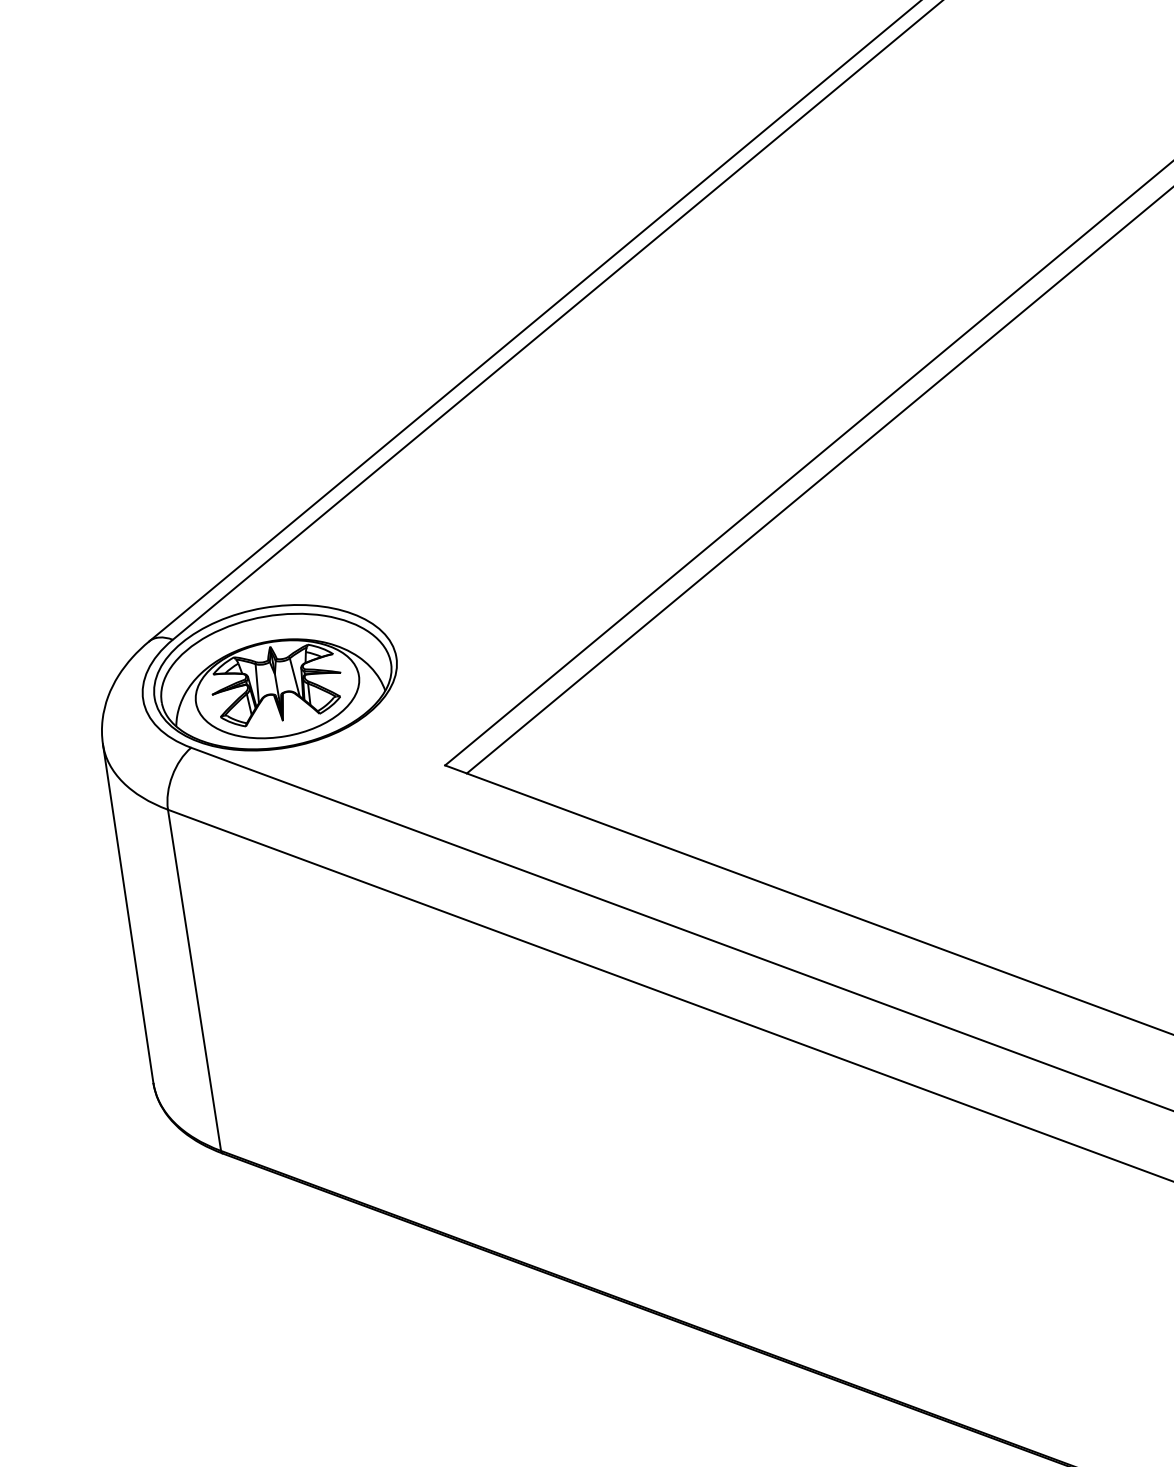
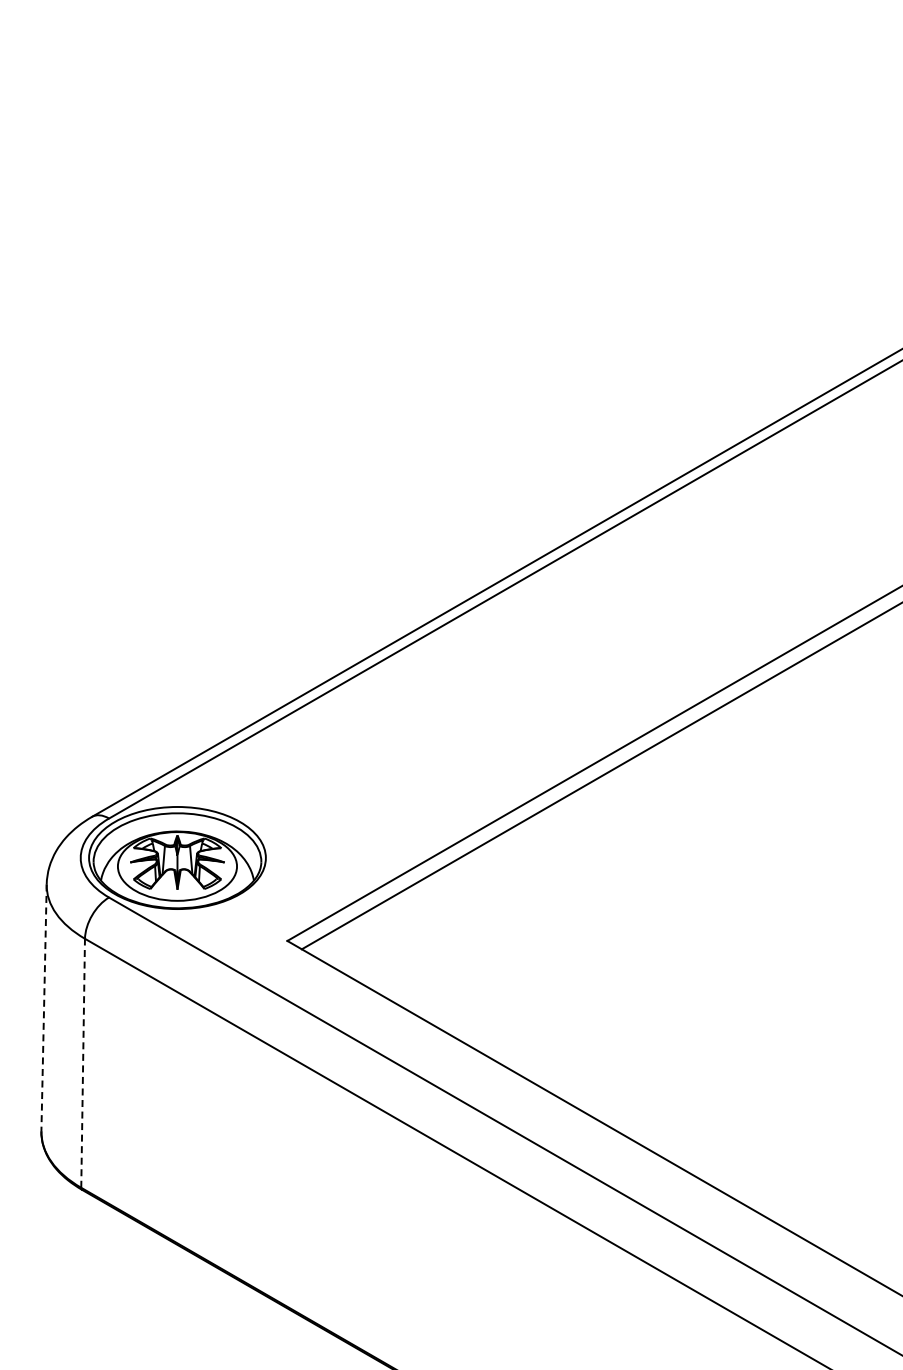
line: (128, 914) -> (44, 1008), solid -> dashed
line: (195, 980) -> (83, 1063), solid -> dashed

